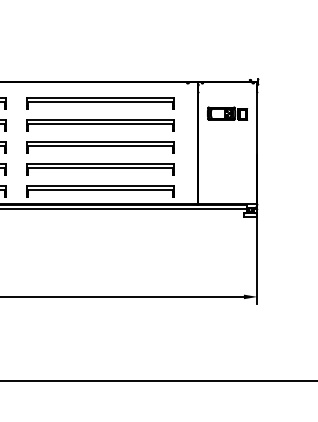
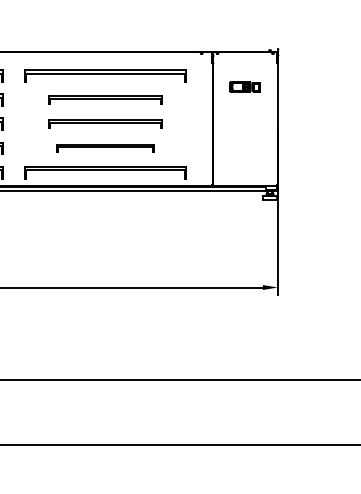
part: (227, 113) -> (244, 86), size x0.7
part: (100, 125) -> (105, 99), size x0.7
part: (100, 147) -> (105, 123), size x0.7
part: (100, 169) -> (105, 148), size x0.6

